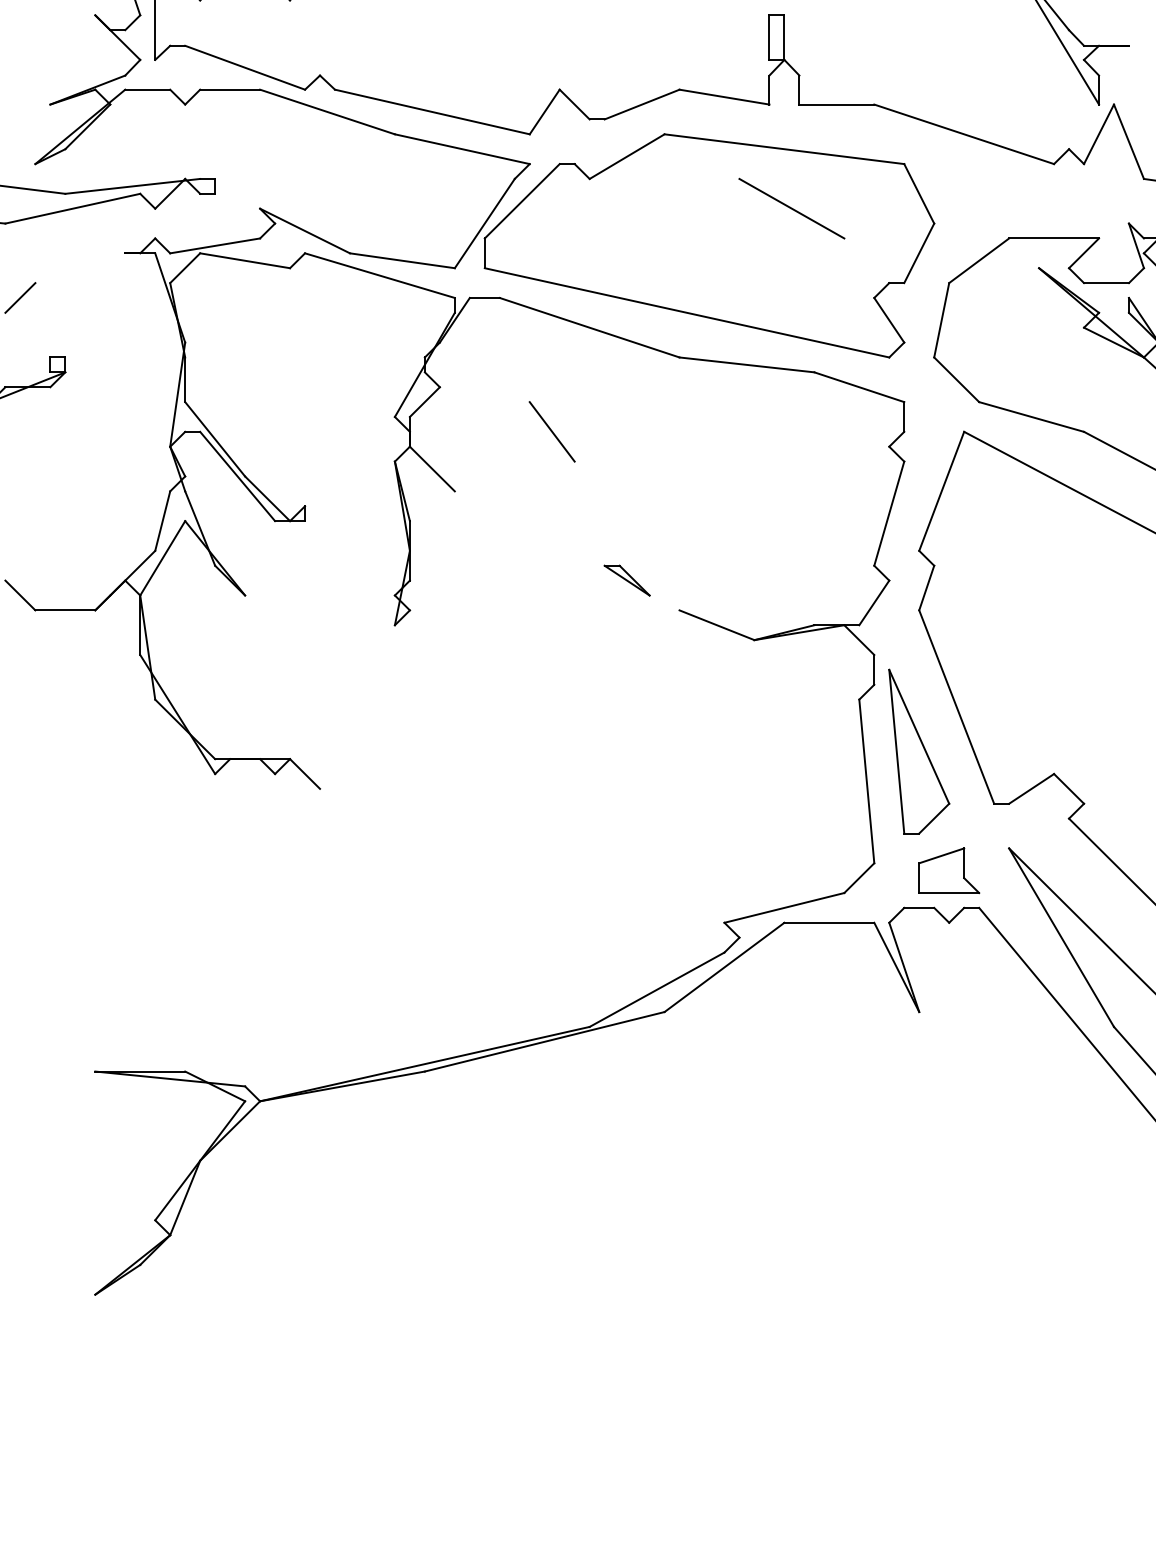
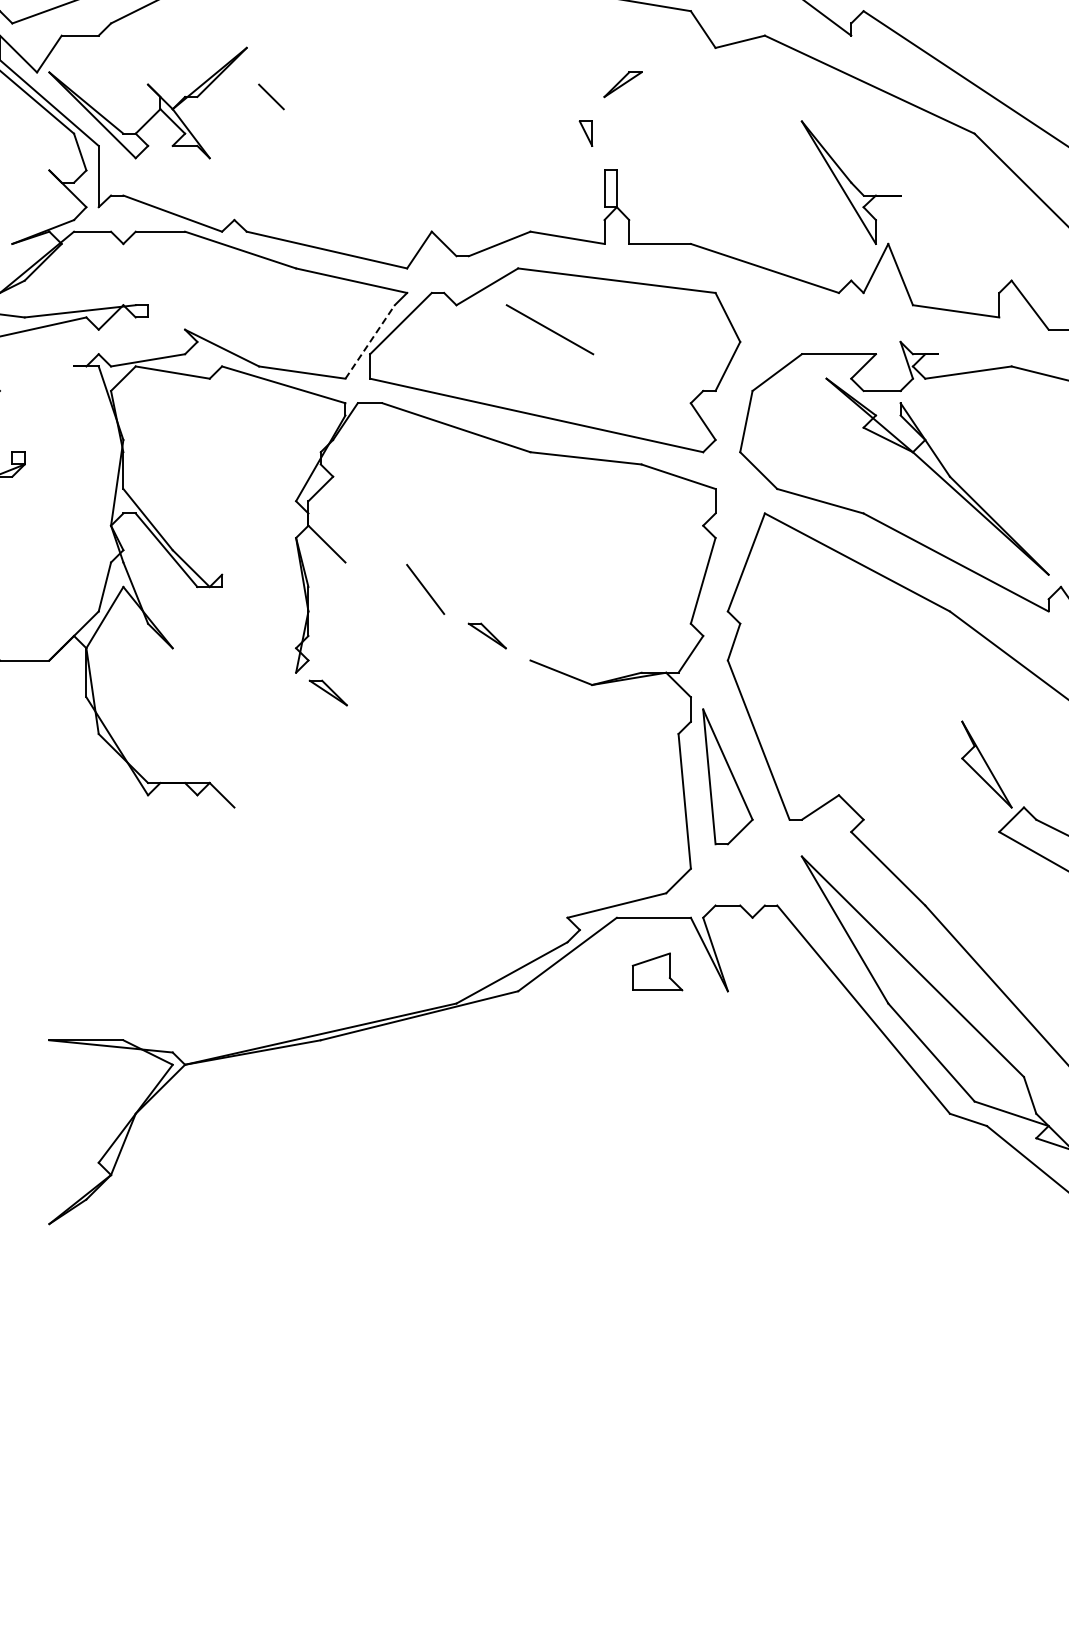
line: (791, 208) -> (549, 329), moved
line: (485, 223) -> (370, 341), solid -> dashed
line: (552, 430) -> (425, 588), moved
part: (433, 649) -> (327, 692), added
part: (949, 870) -> (657, 971), moved

